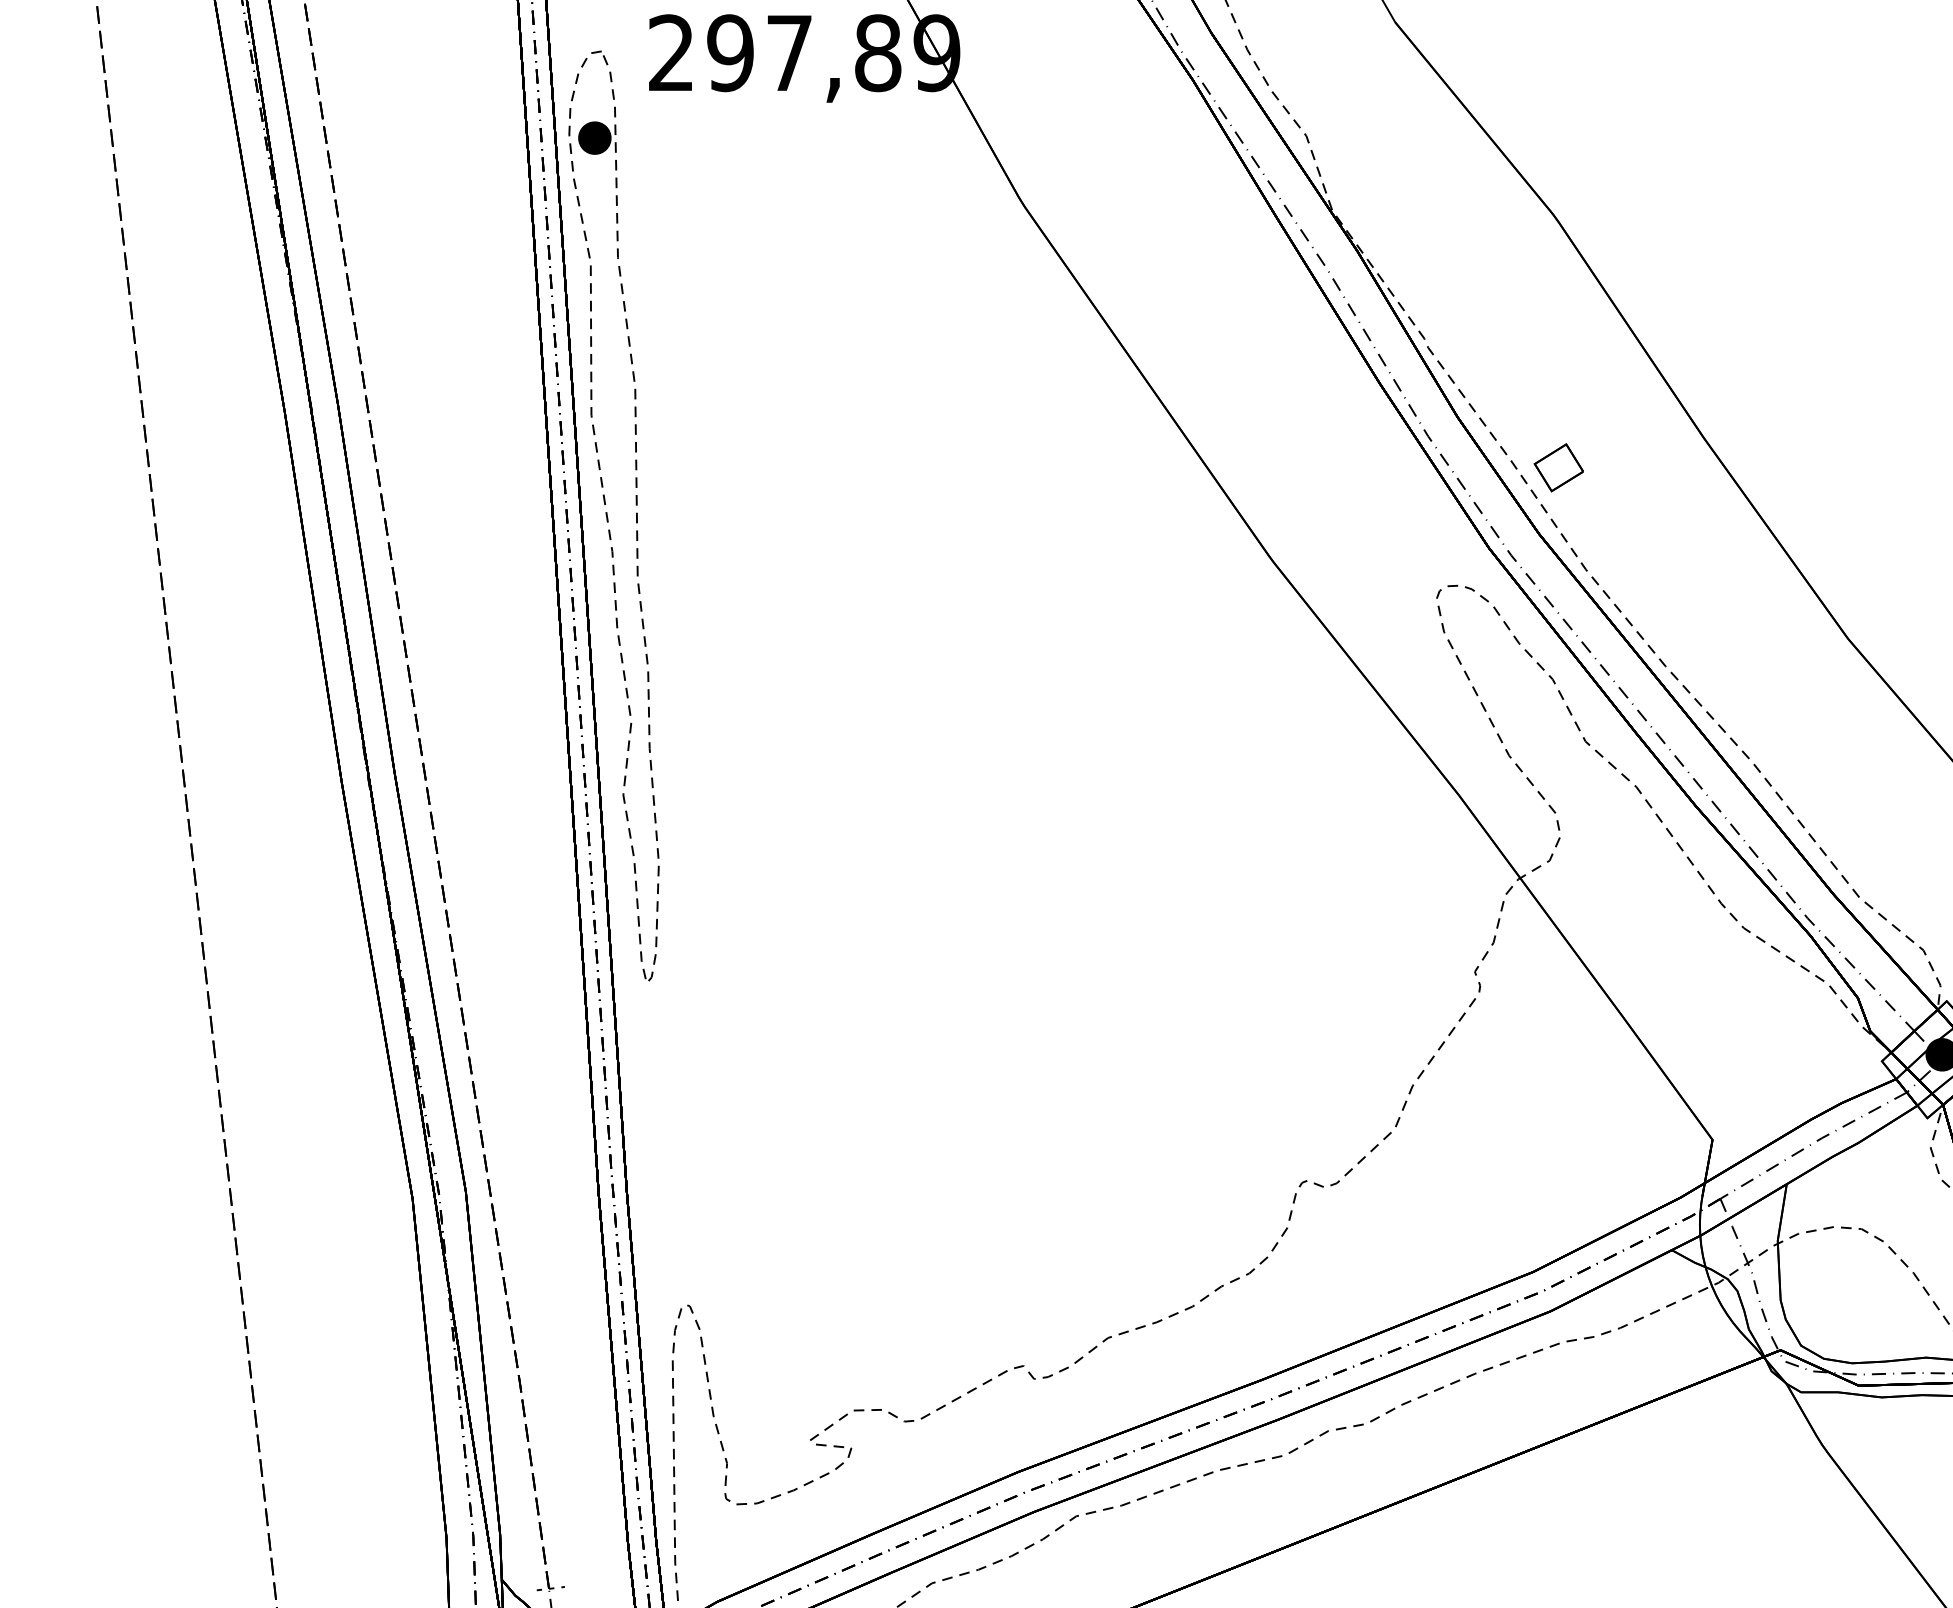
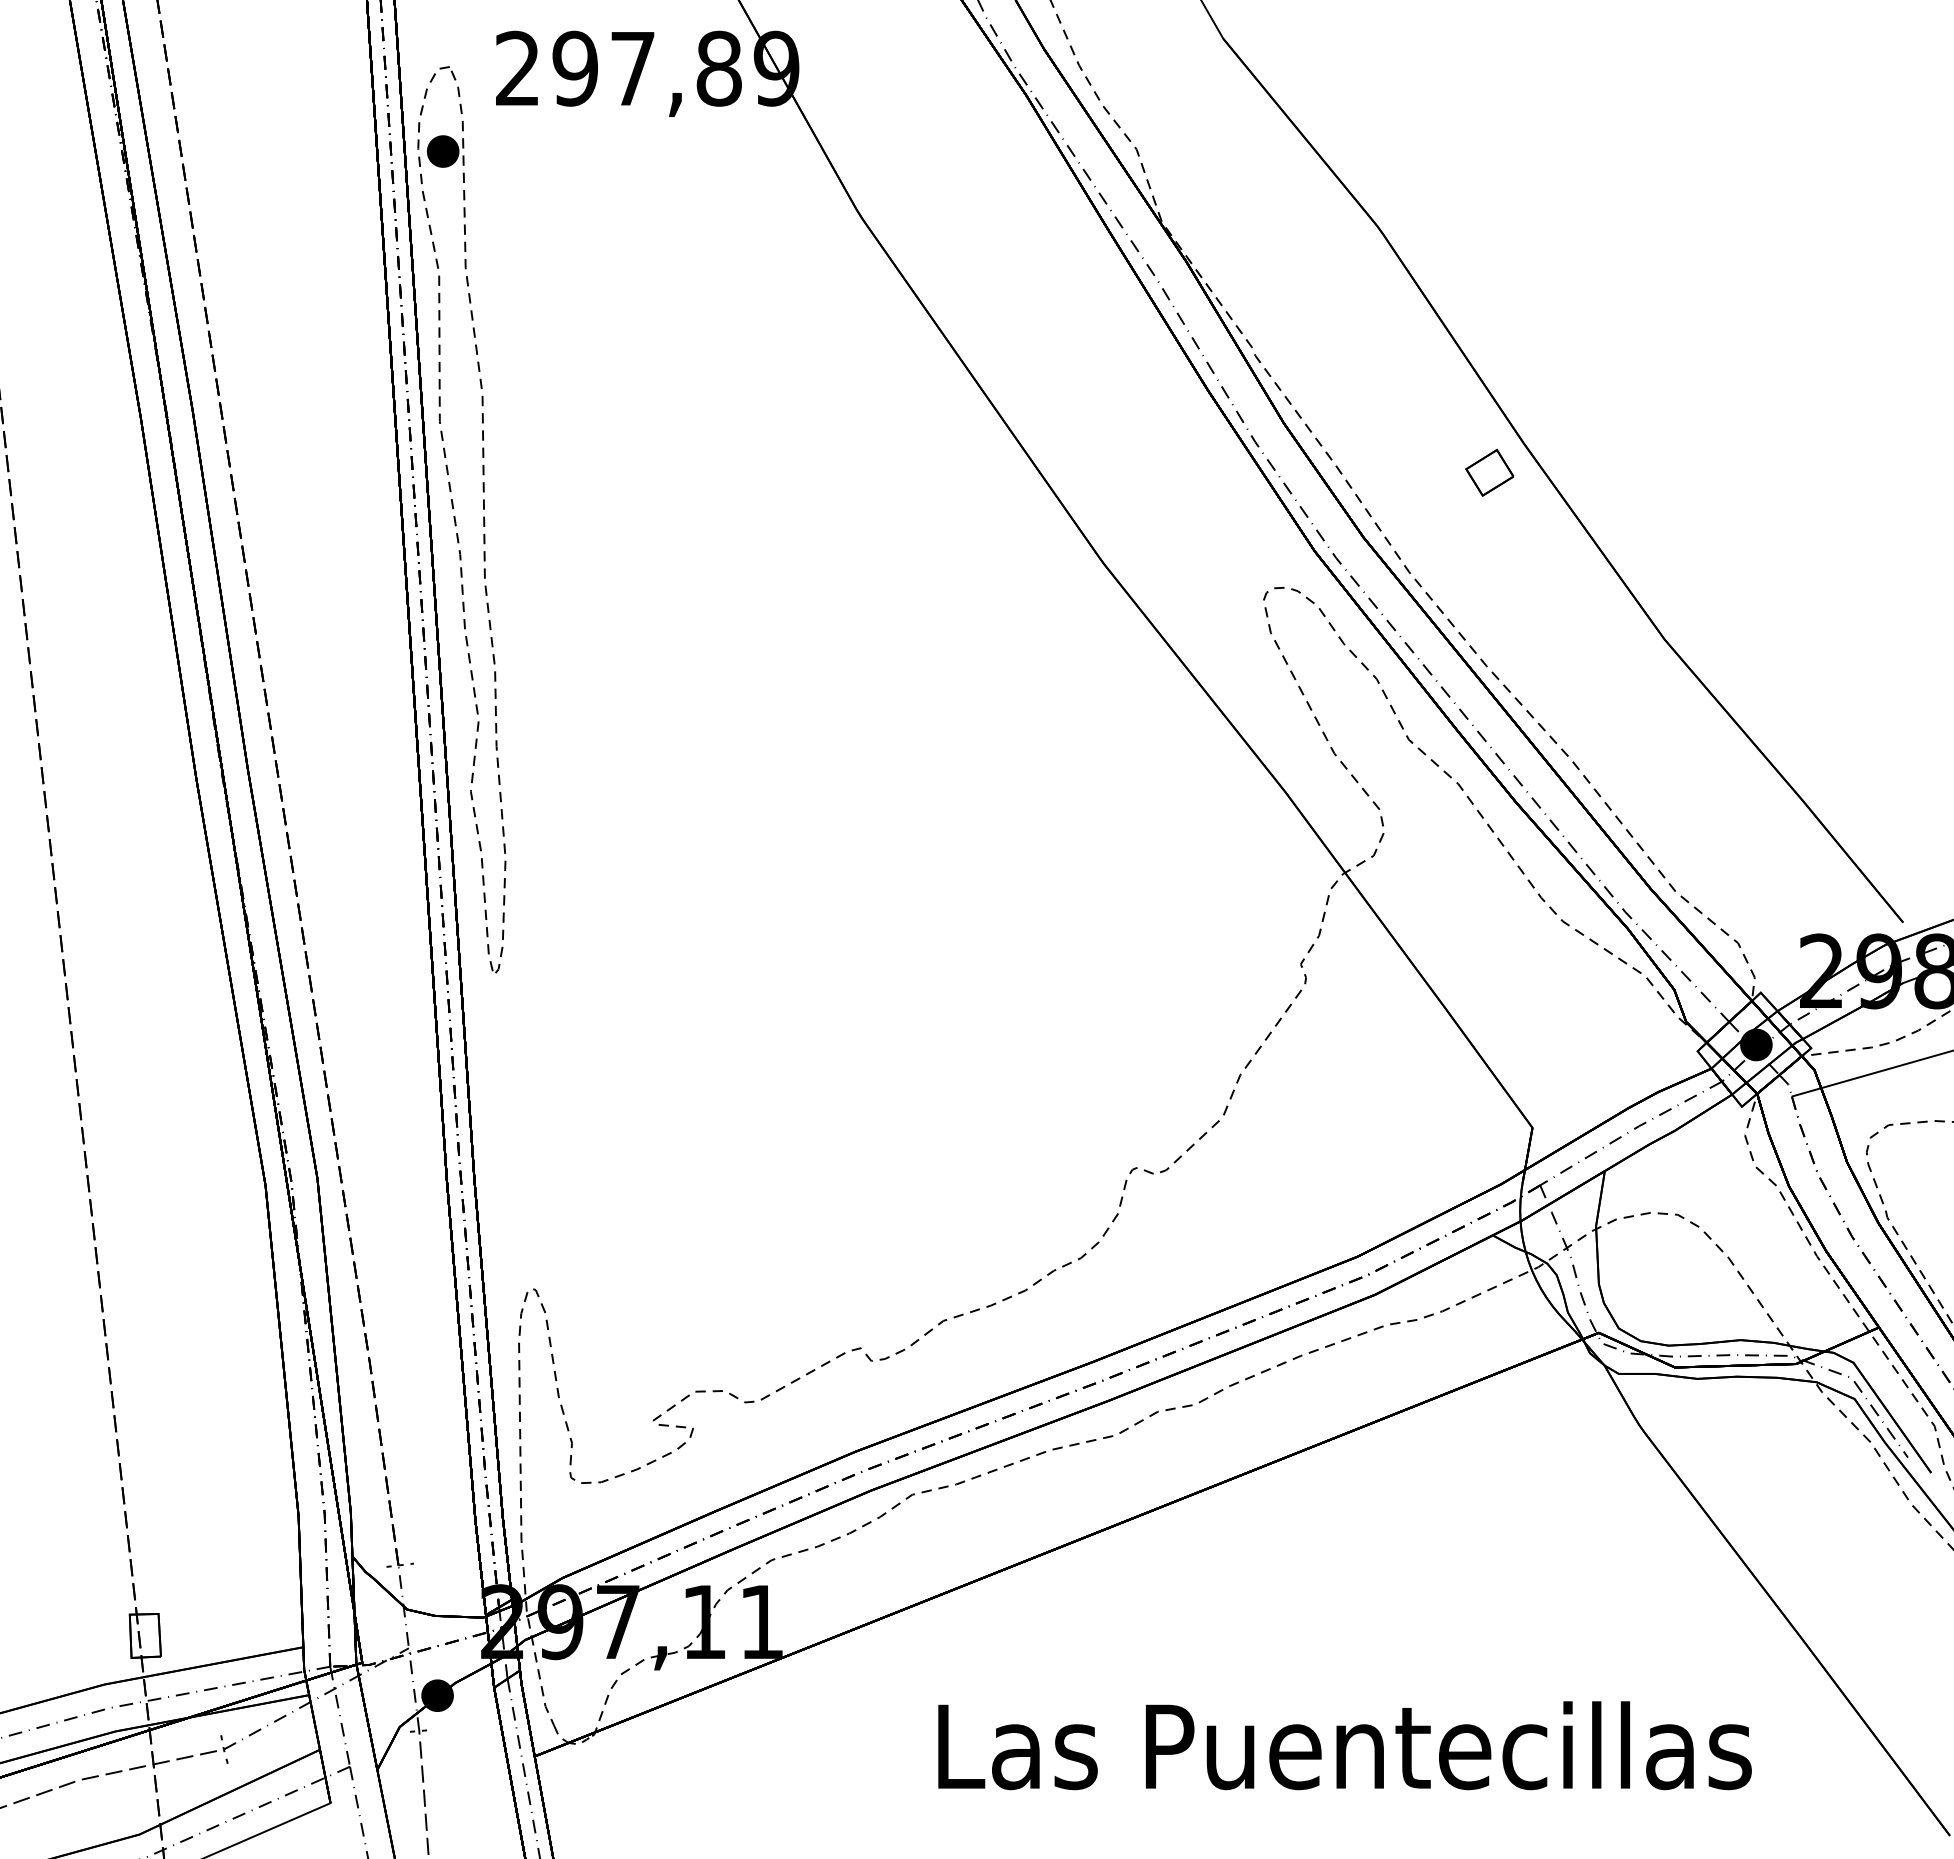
part: (1558, 467) -> (1489, 472), moved

